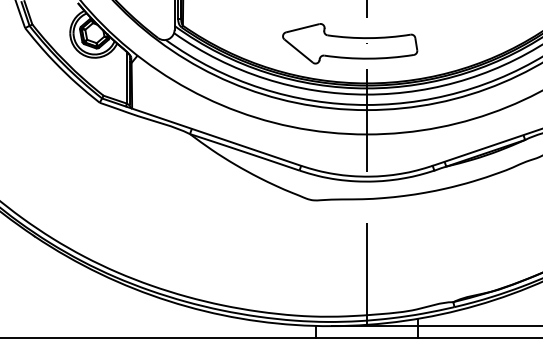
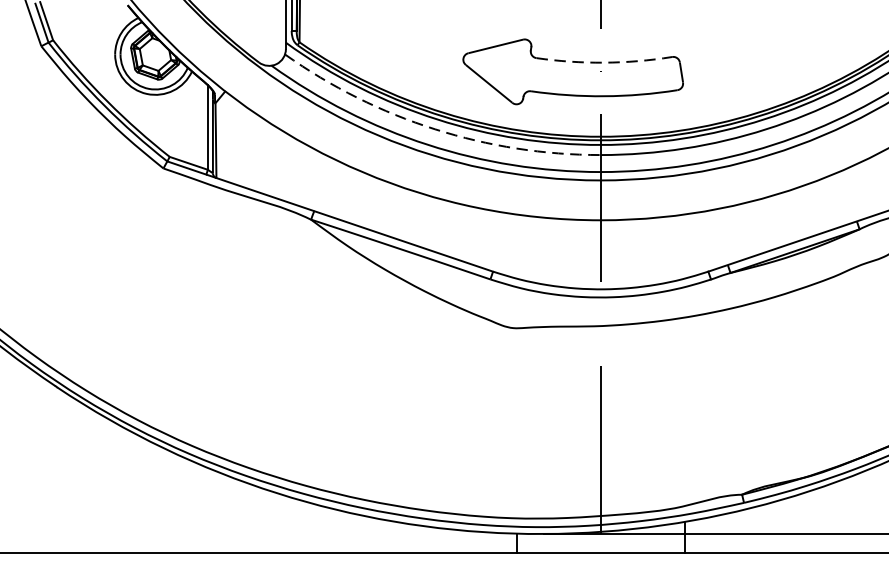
arc: (369, 38) -> (604, 63), solid -> dashed
arc: (265, 78) -> (434, 128), solid -> dashed

